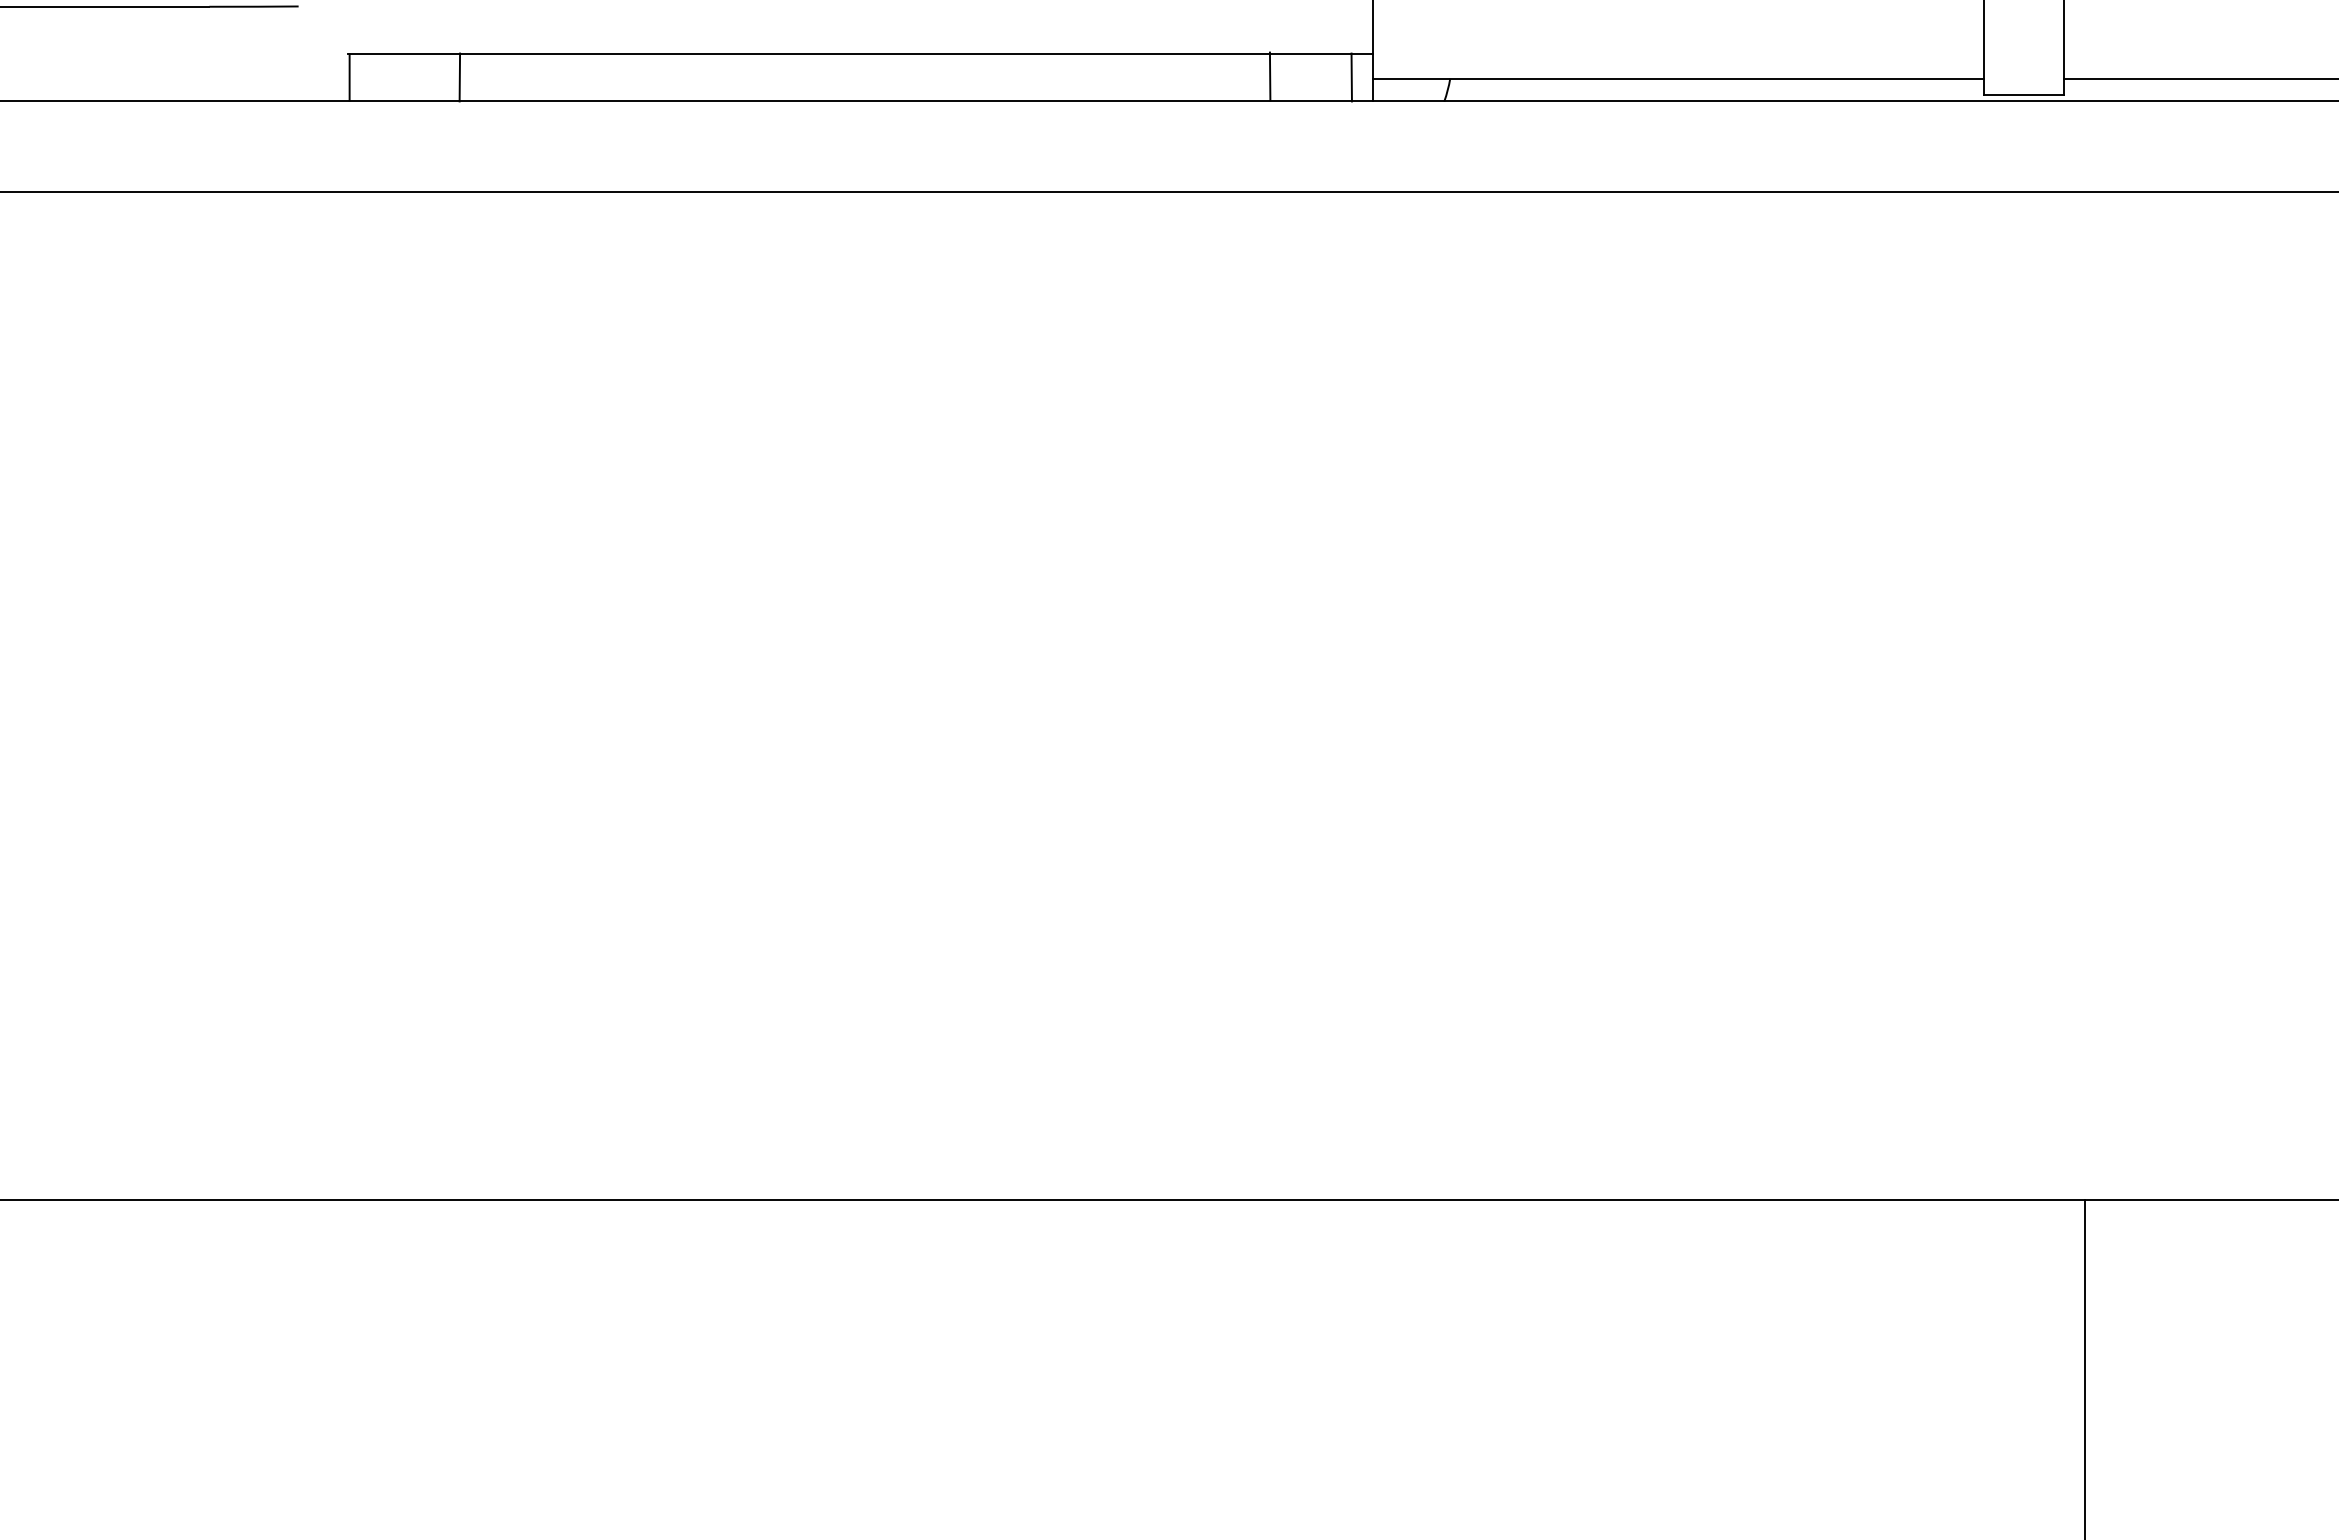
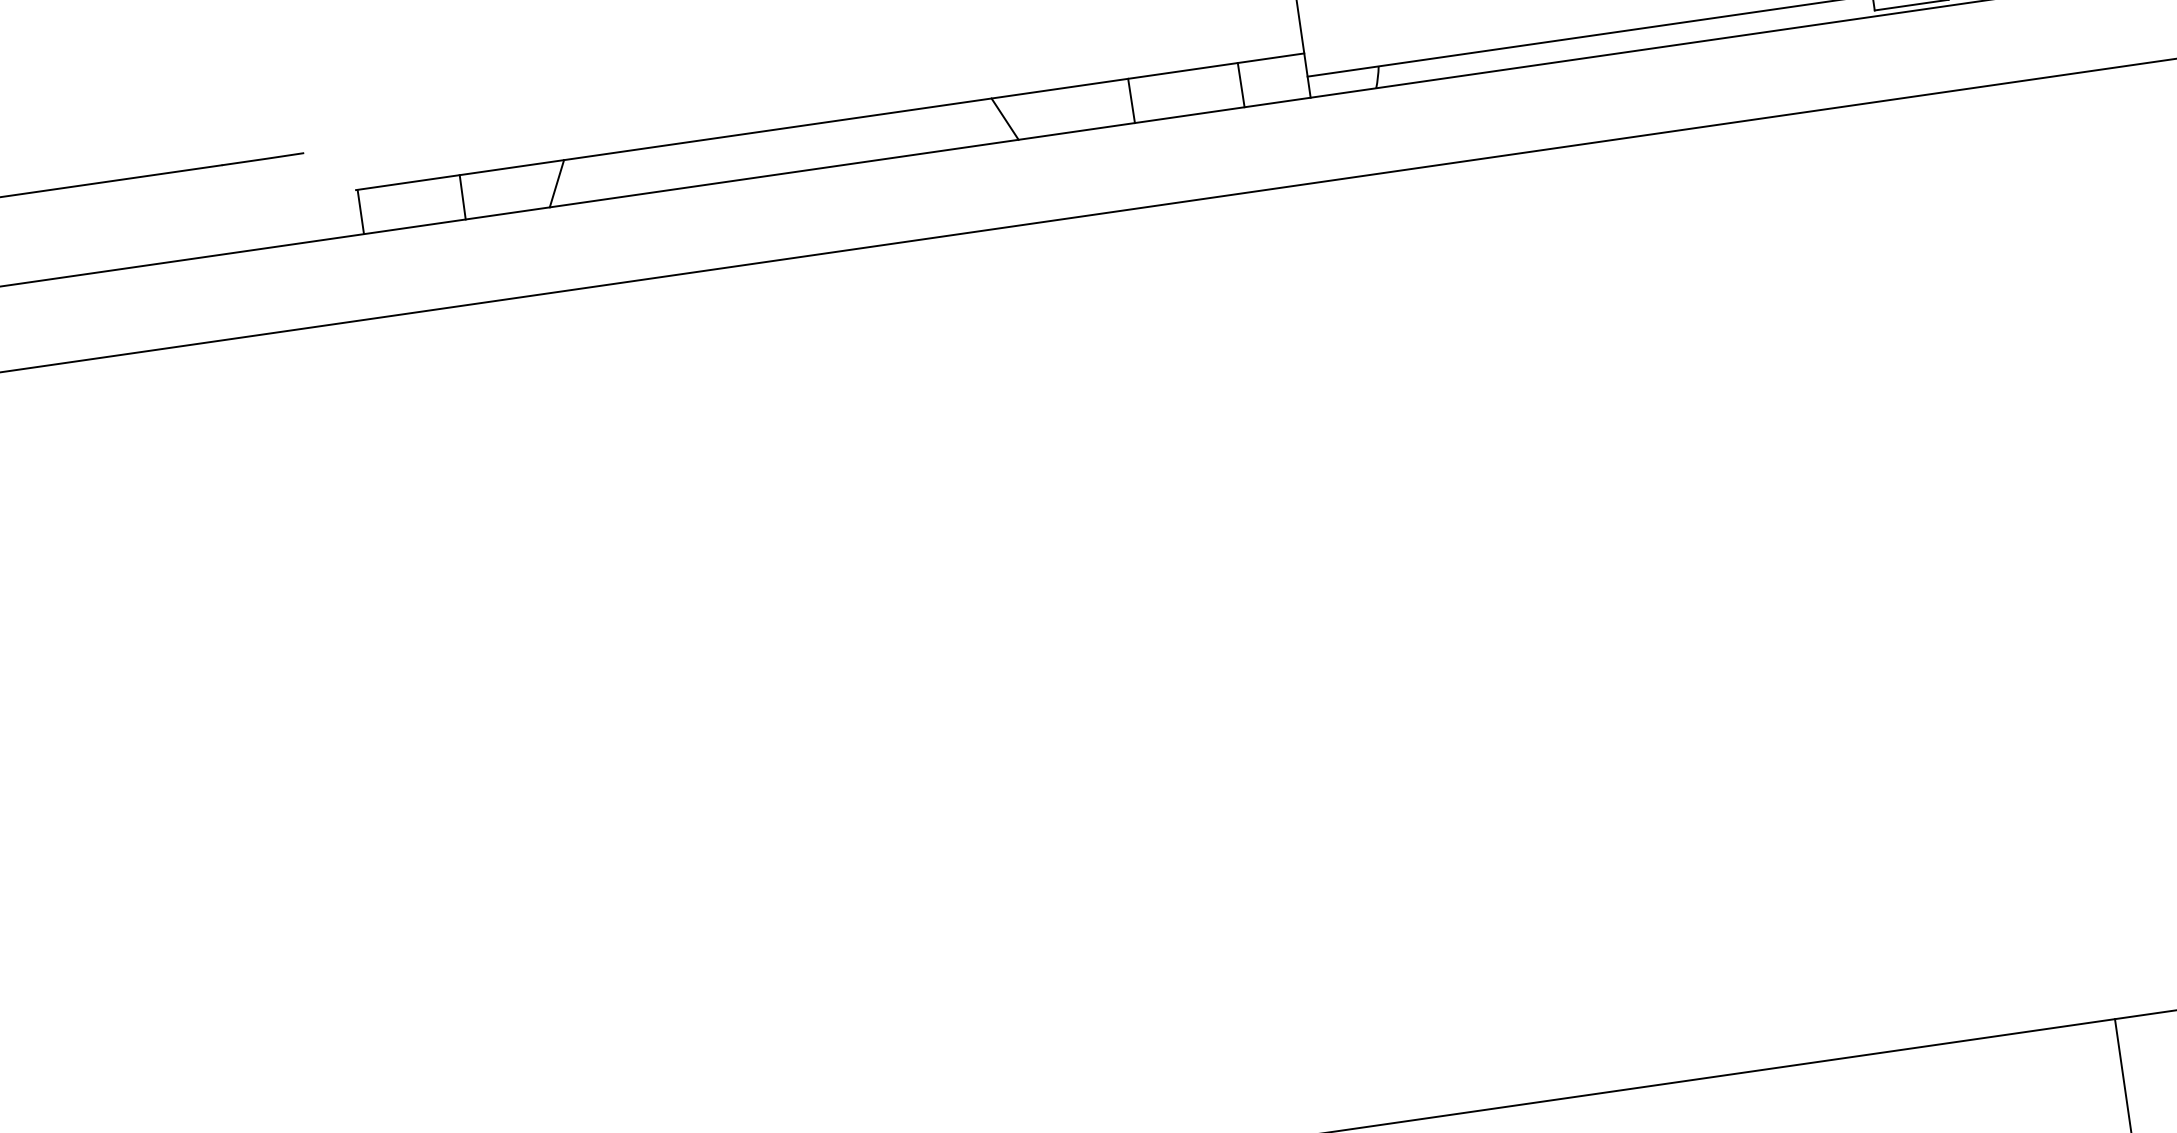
line: (1269, 76) -> (1130, 101), moved
line: (561, 77) -> (556, 183), added
line: (1046, 77) -> (1005, 119), added
line: (1351, 77) -> (1240, 85), moved

